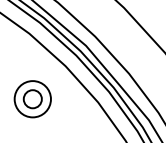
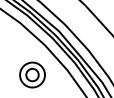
part: (32, 98) -> (32, 74), moved

